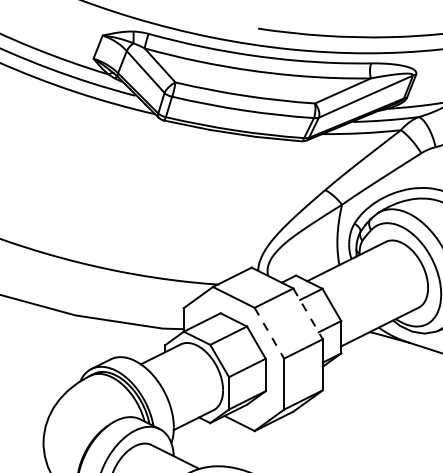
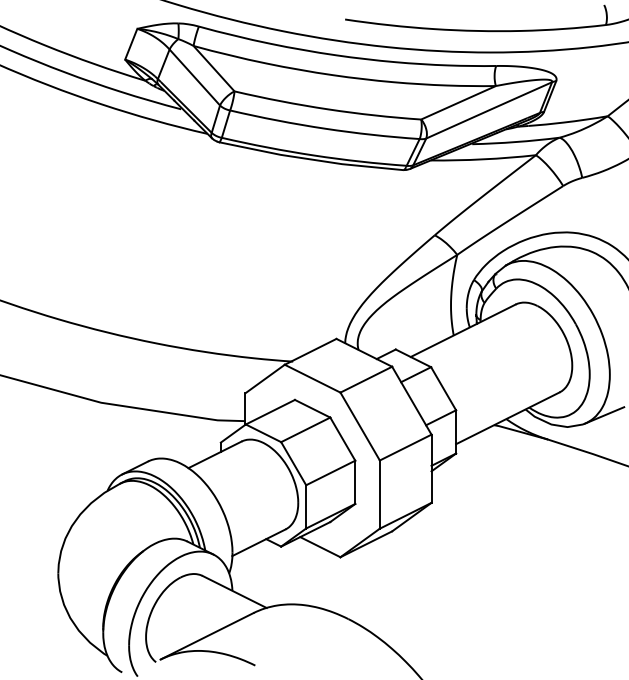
line: (308, 314) -> (412, 401), dashed -> solid
line: (269, 333) -> (360, 426), dashed -> solid

